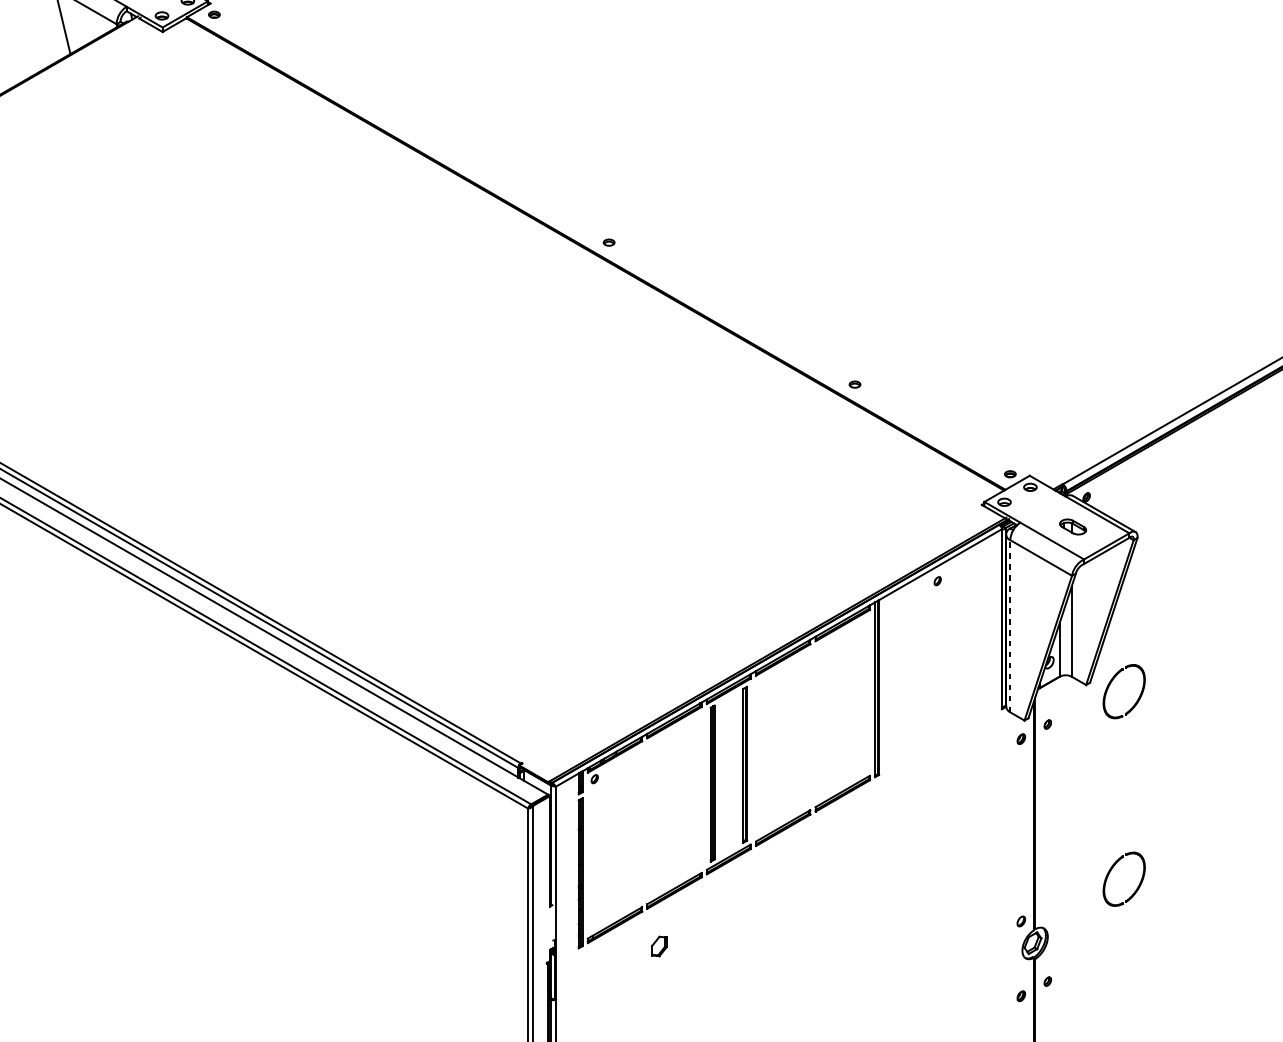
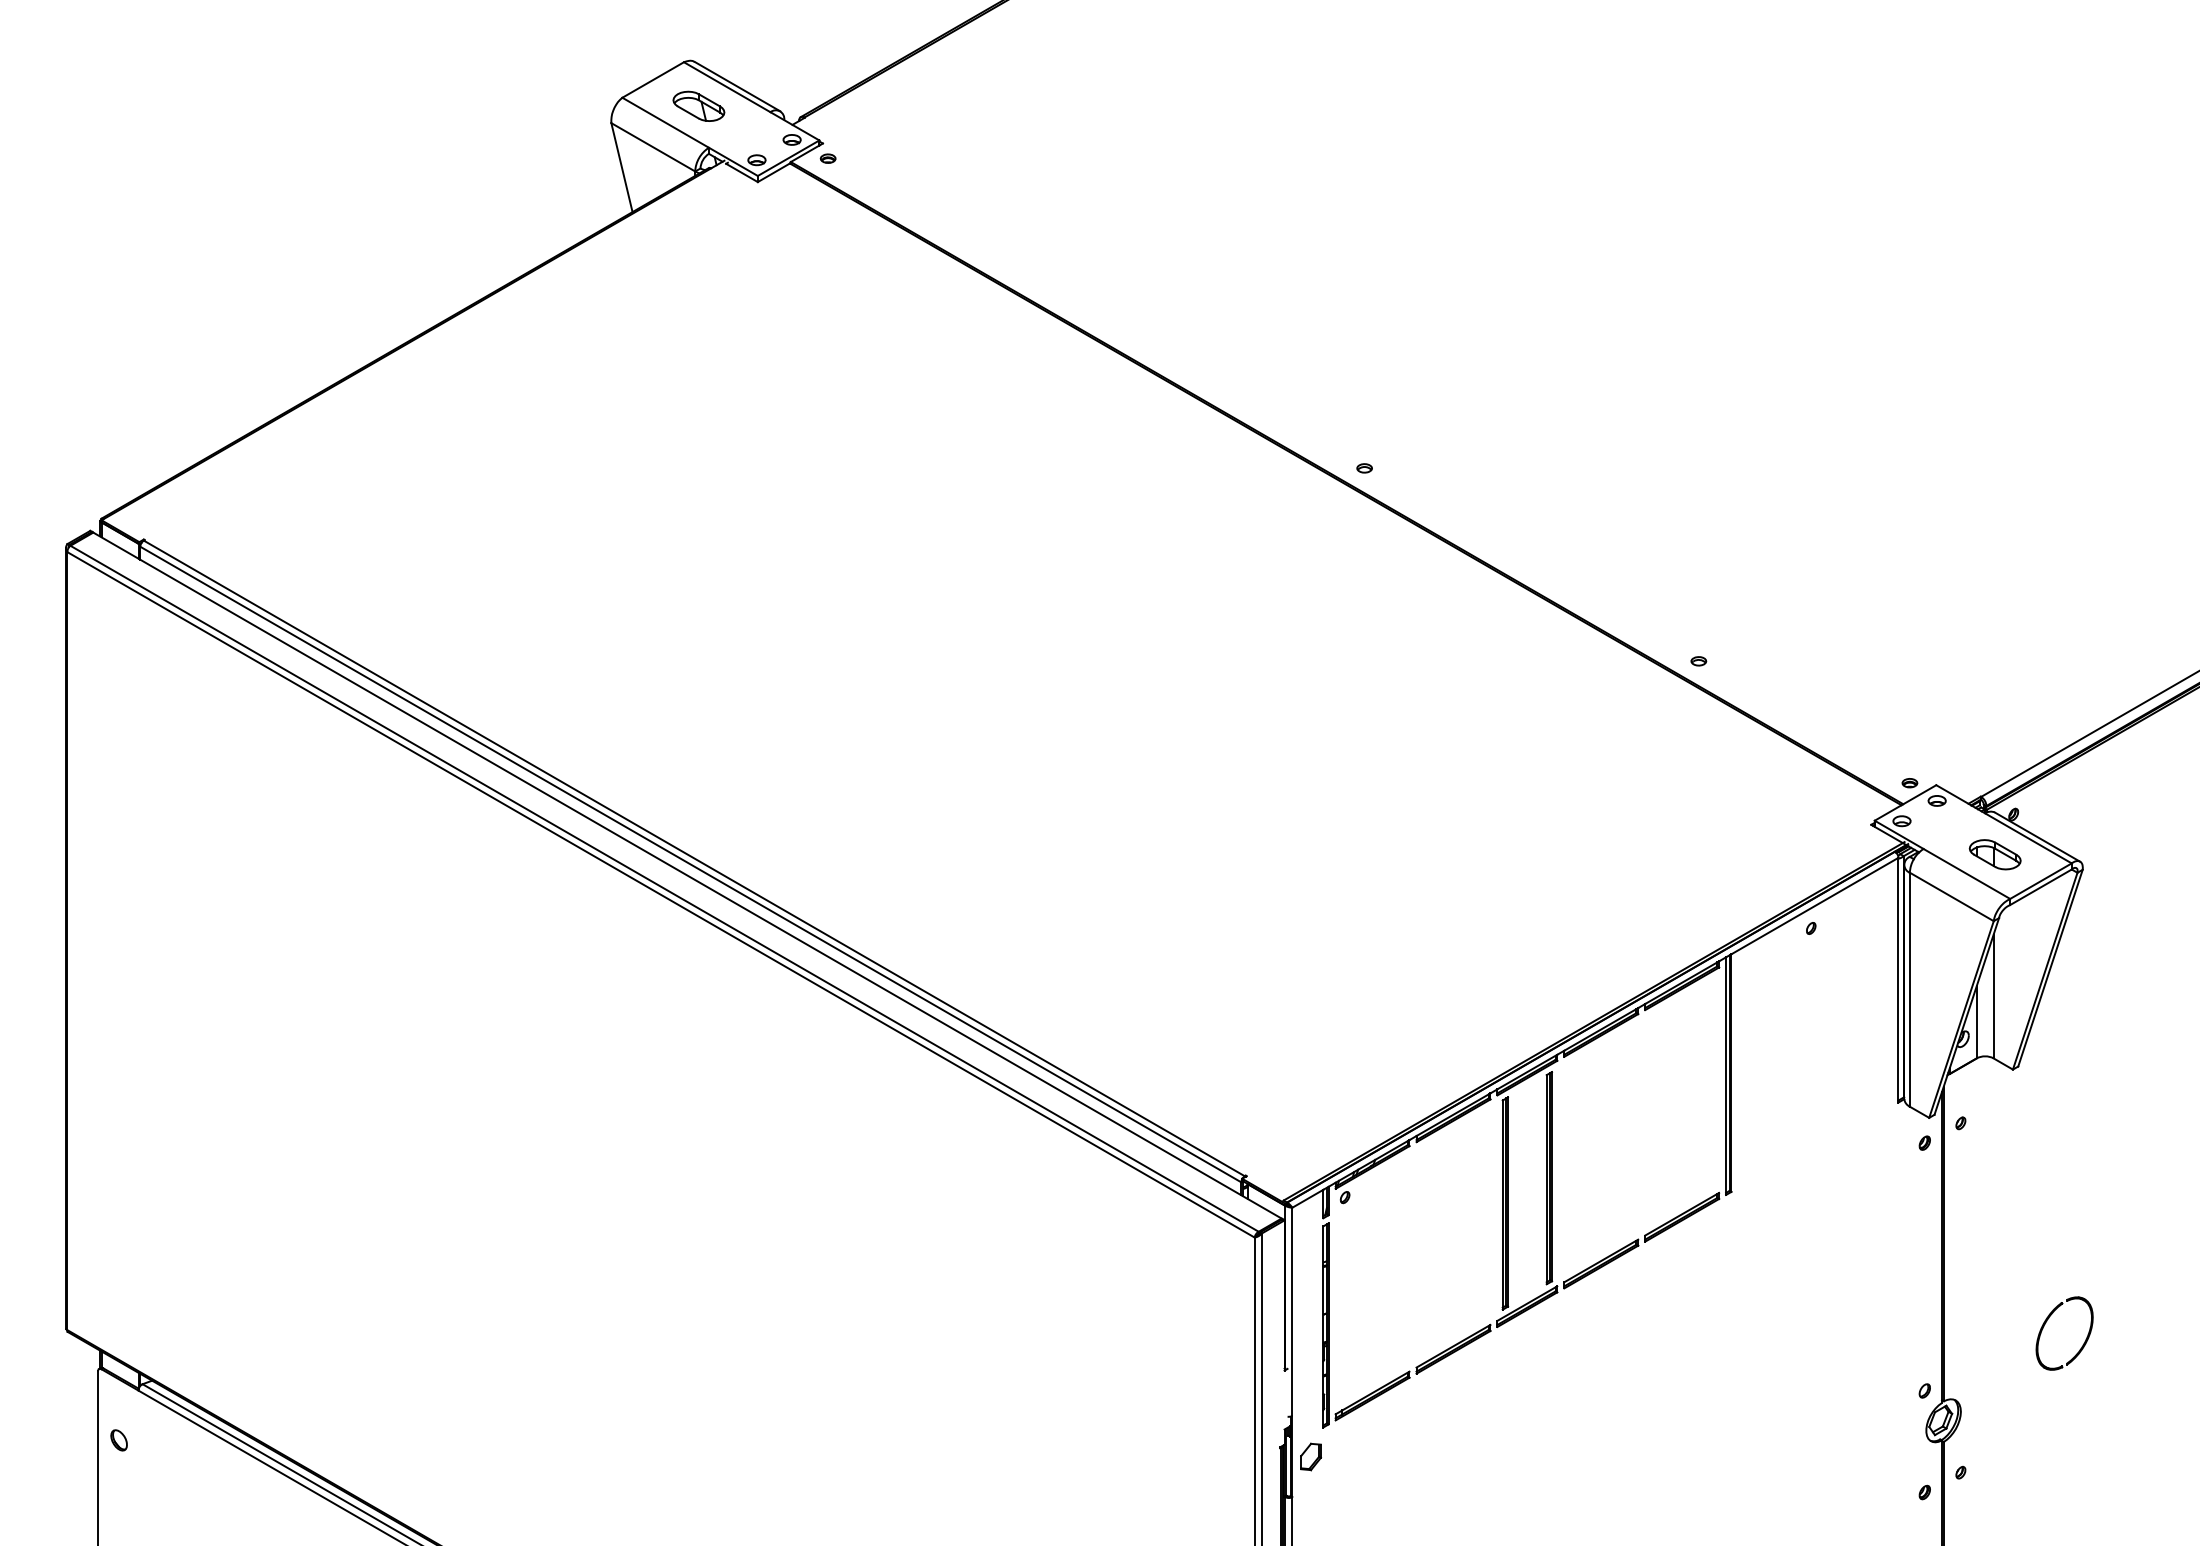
part: (1072, 526) -> (1994, 854), size x1.43
line: (1010, 626) -> (1909, 989), dashed -> solid
part: (1111, 682) -> (2047, 1066), removed
part: (659, 946) -> (1310, 1456), moved

